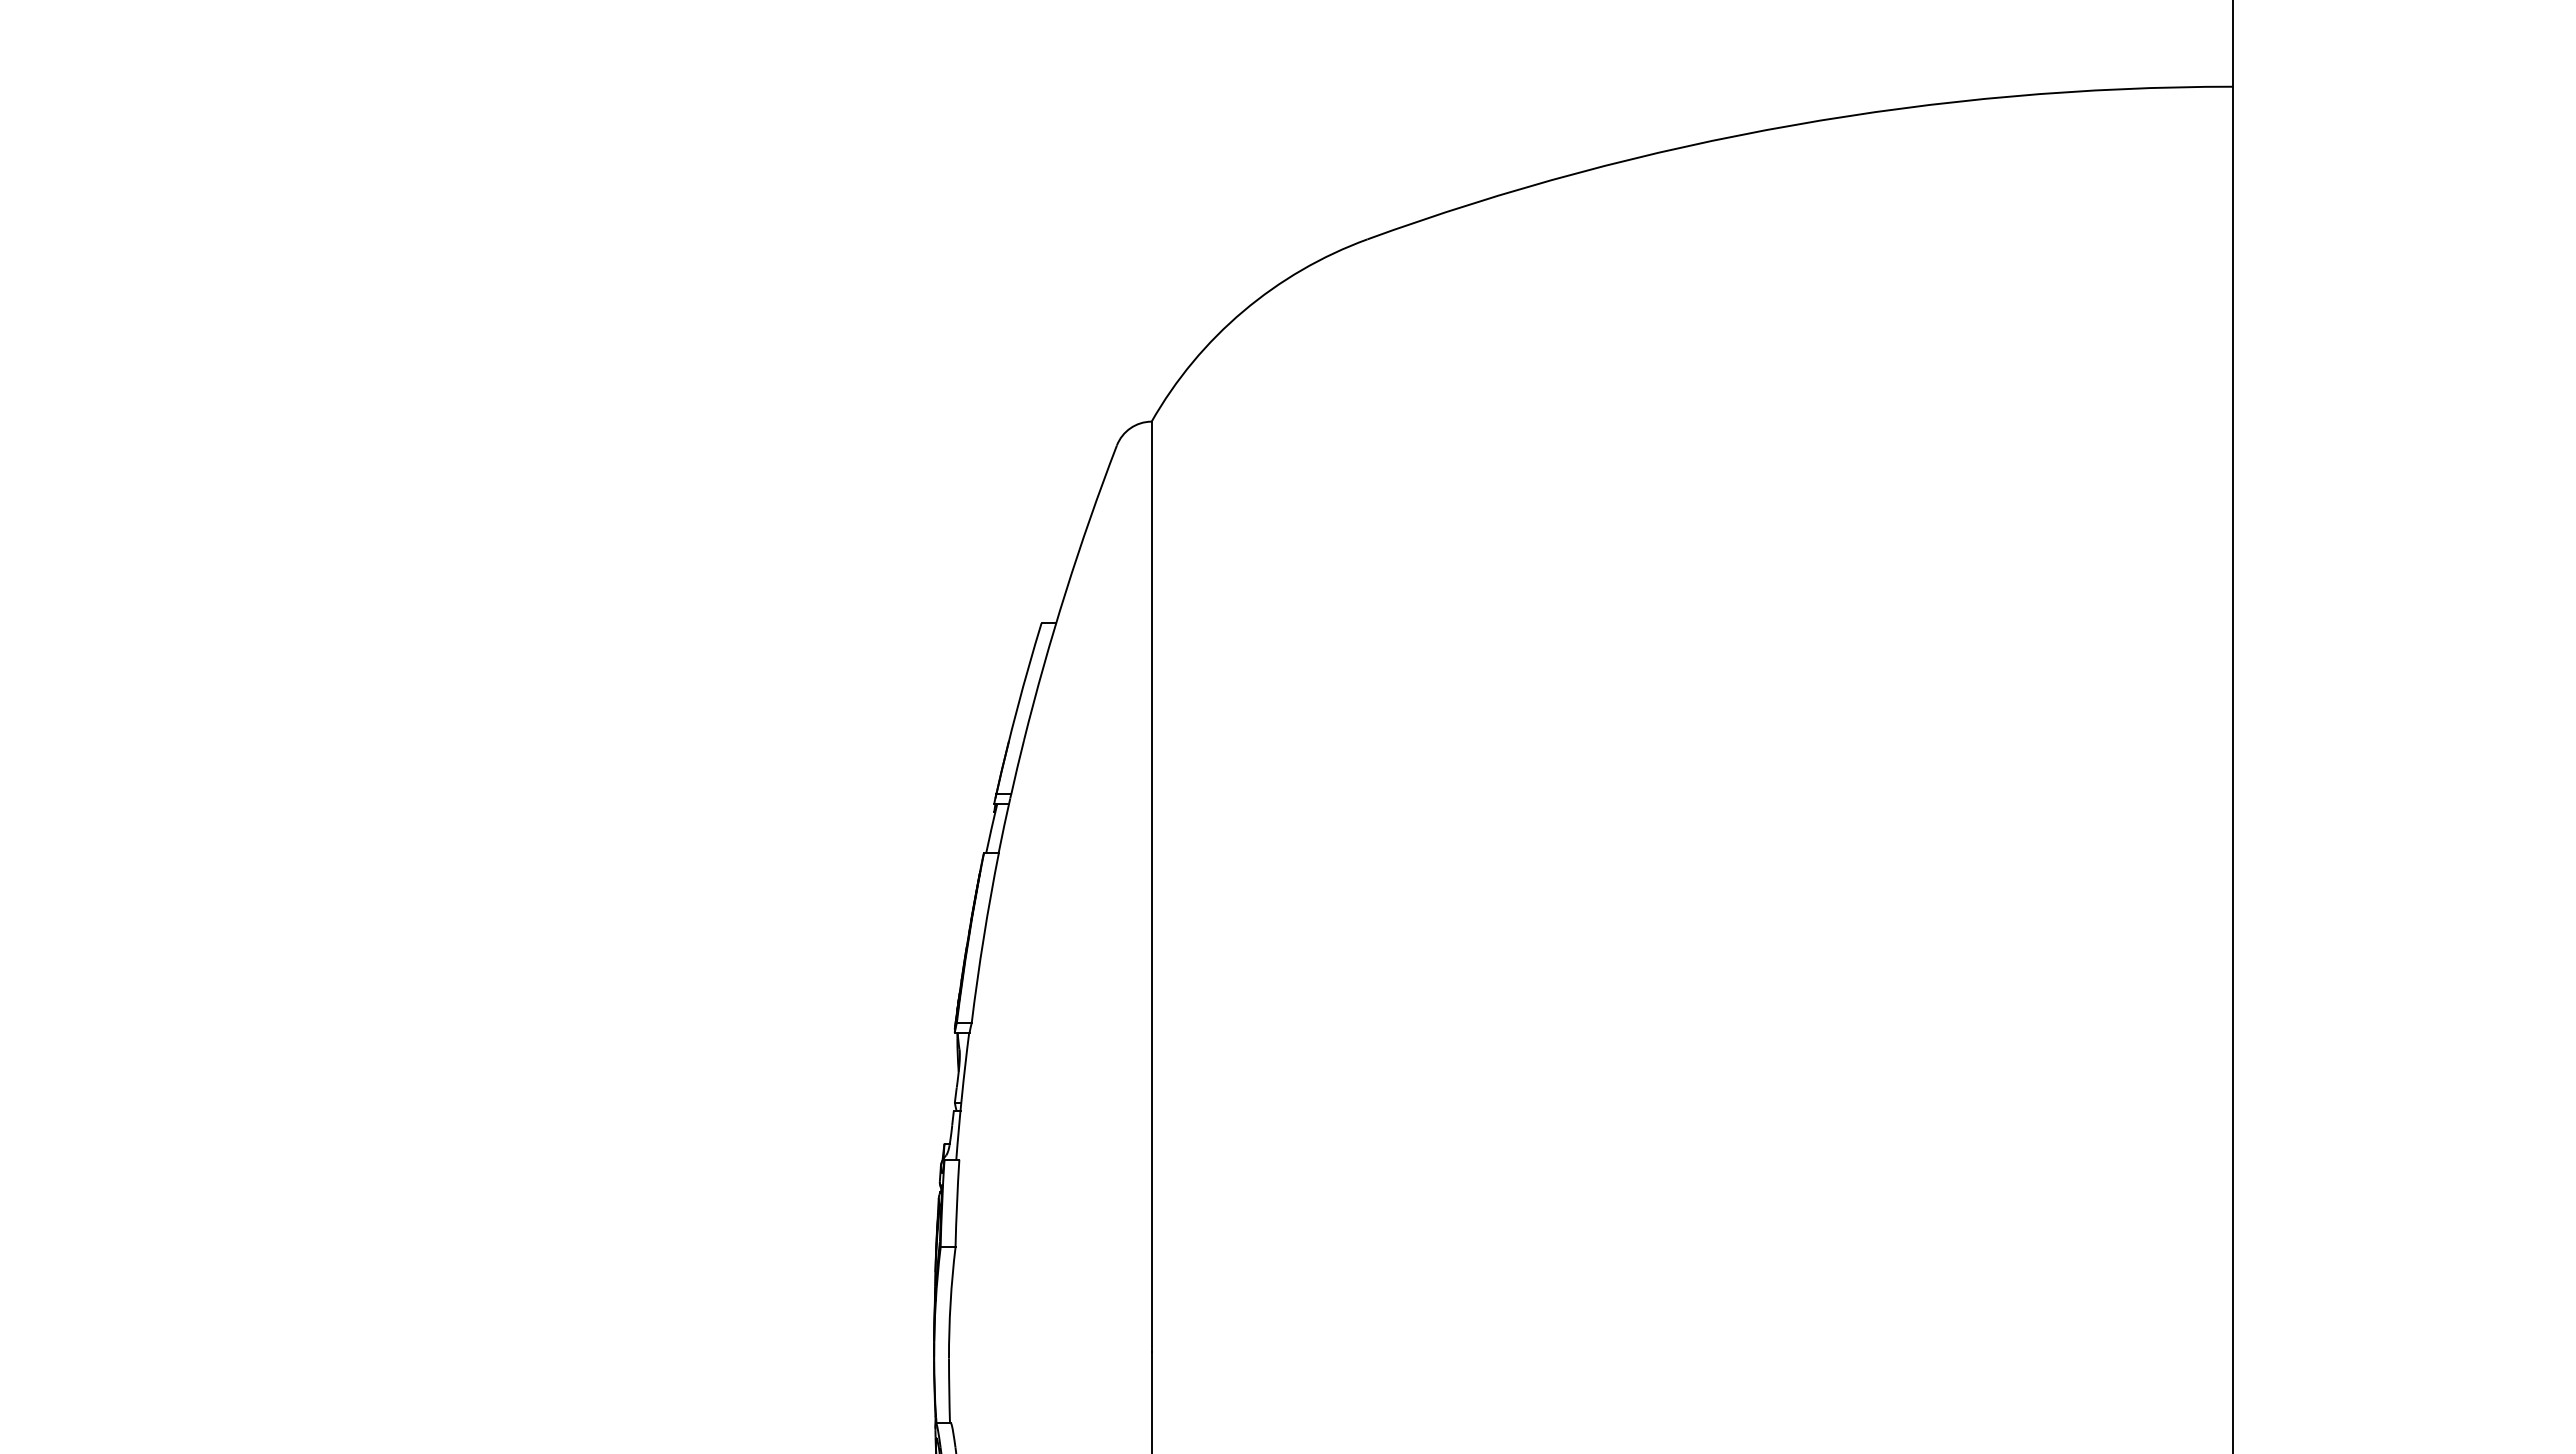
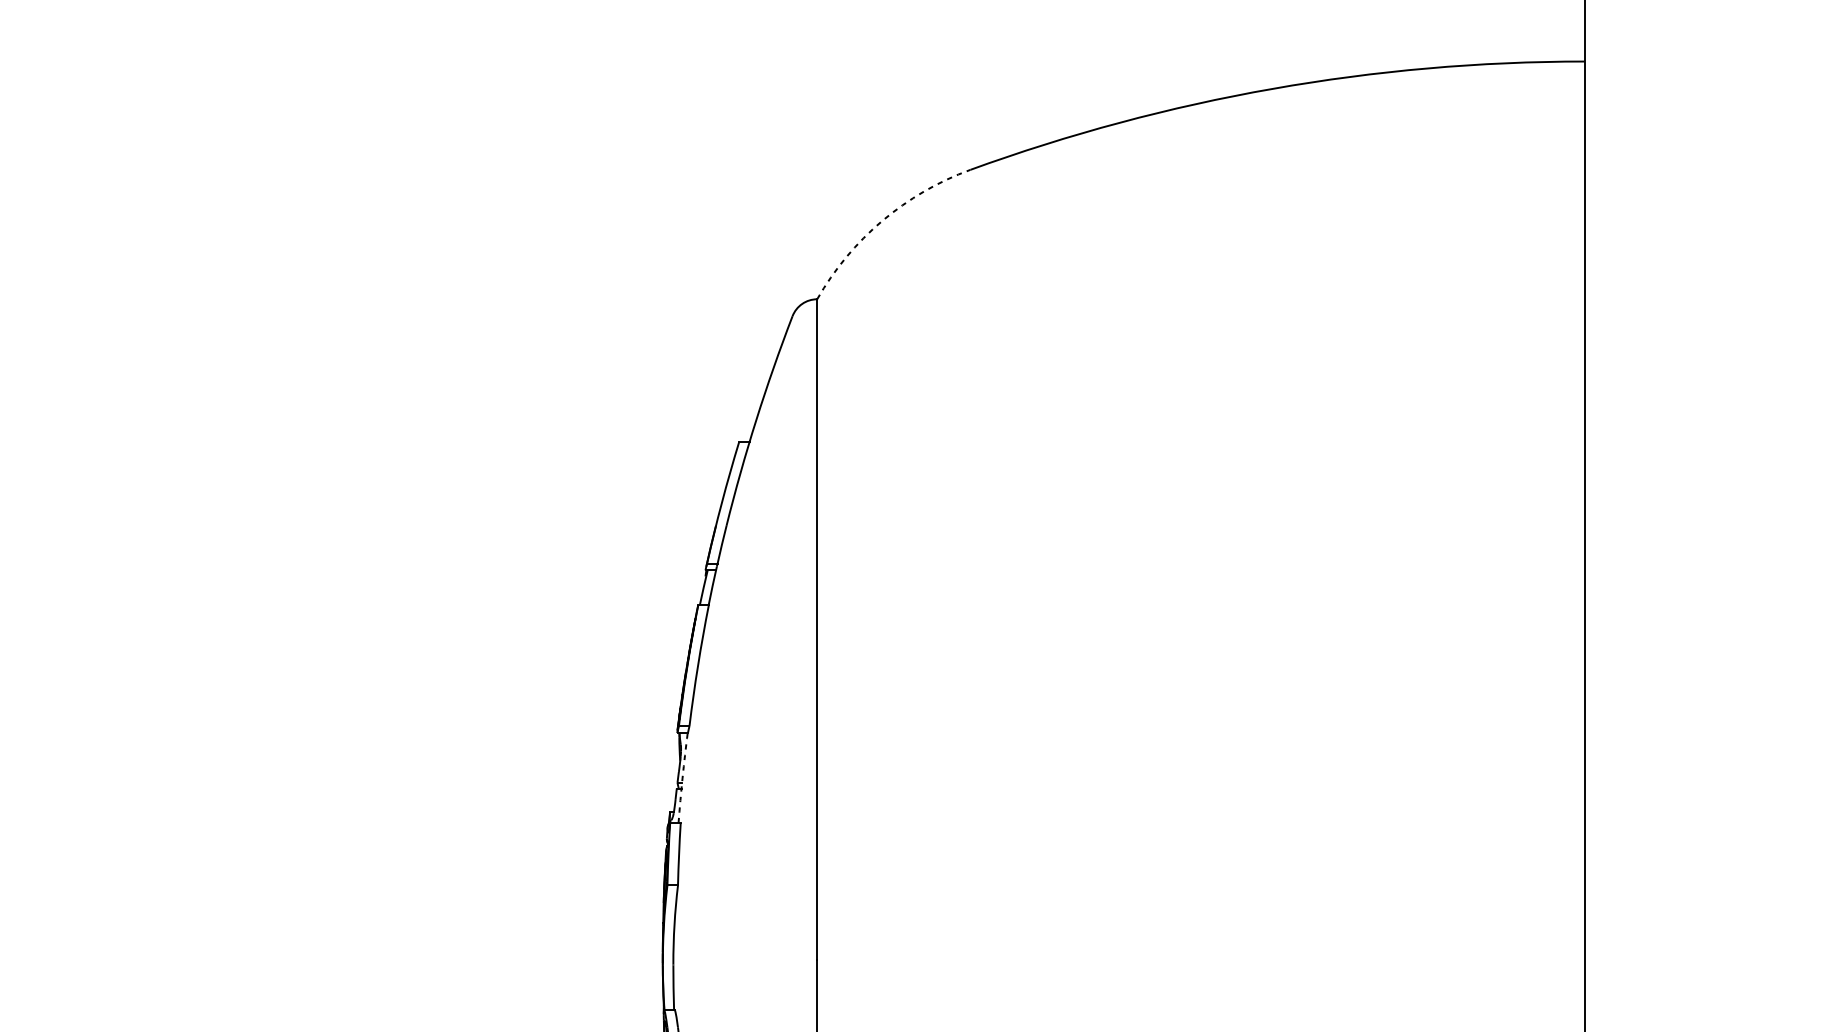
arc: (1243, 311) -> (882, 221), solid -> dashed
arc: (961, 1096) -> (682, 778), solid -> dashed

